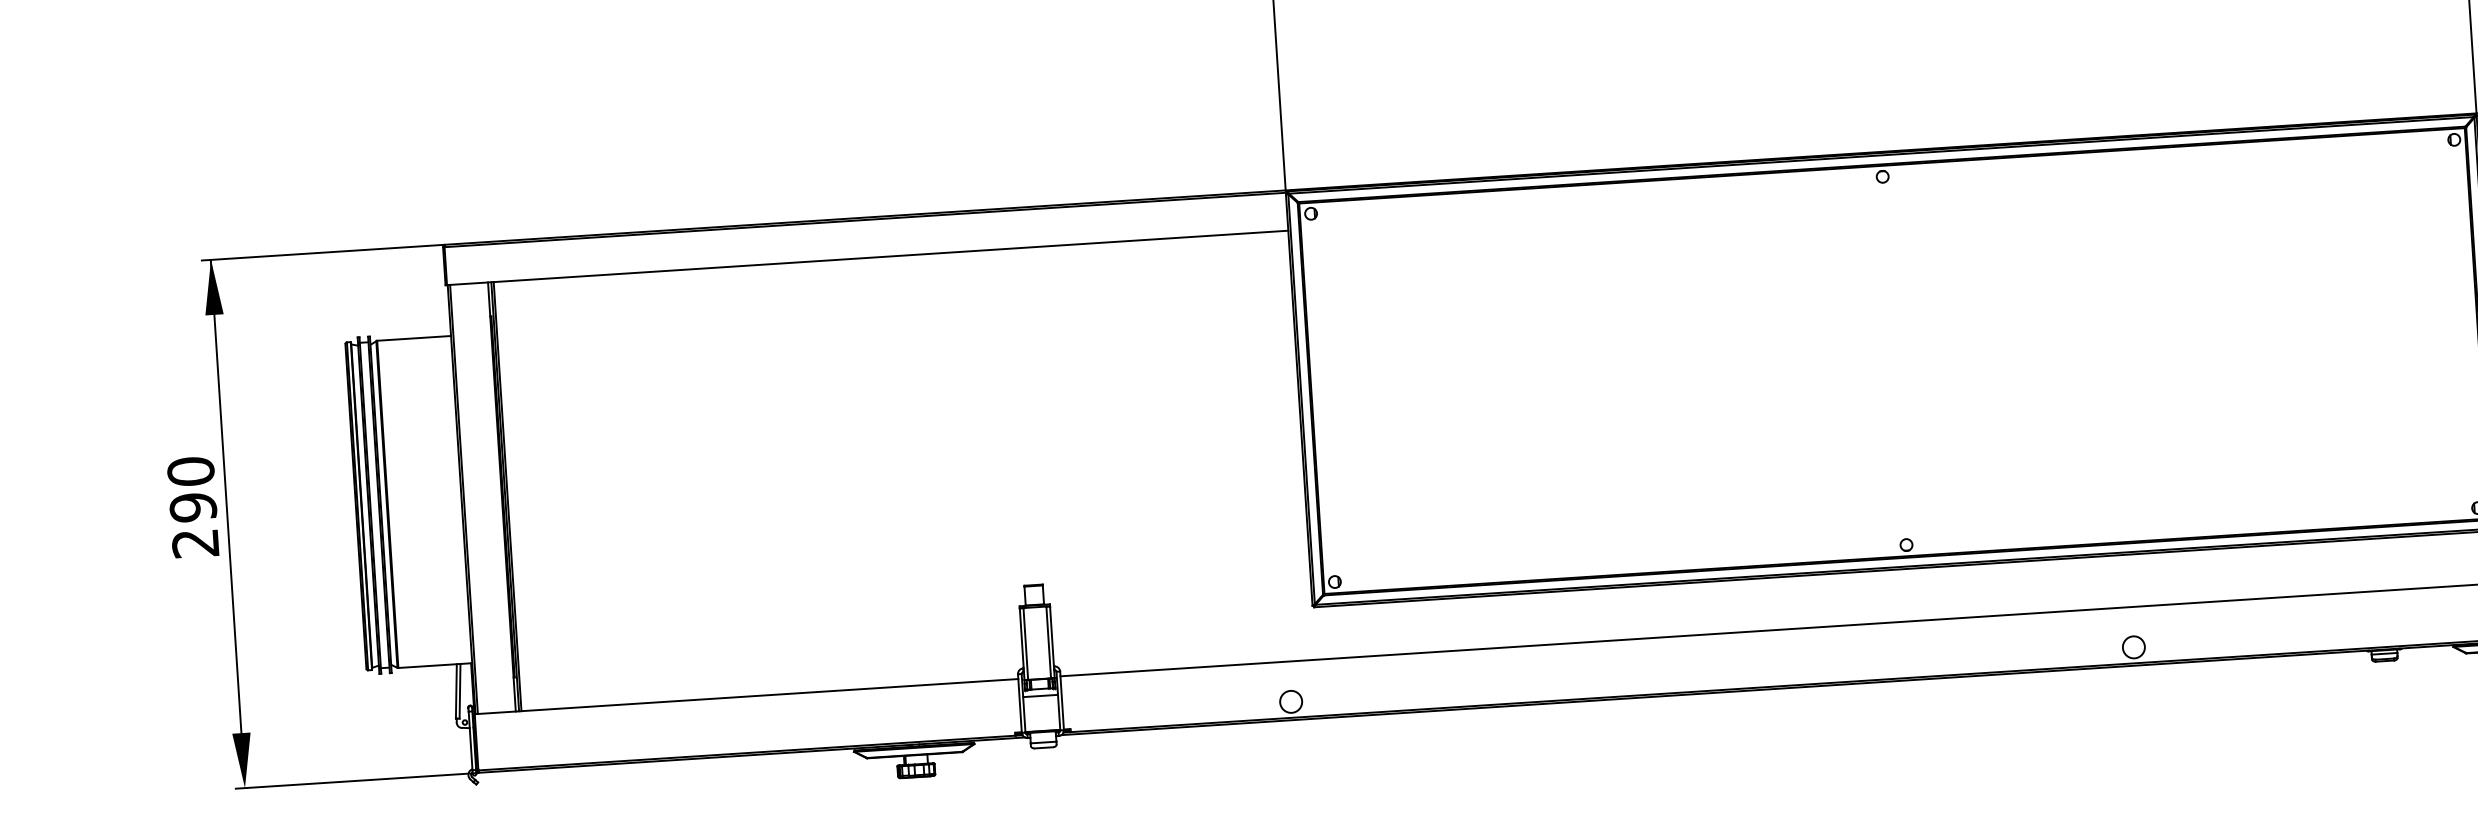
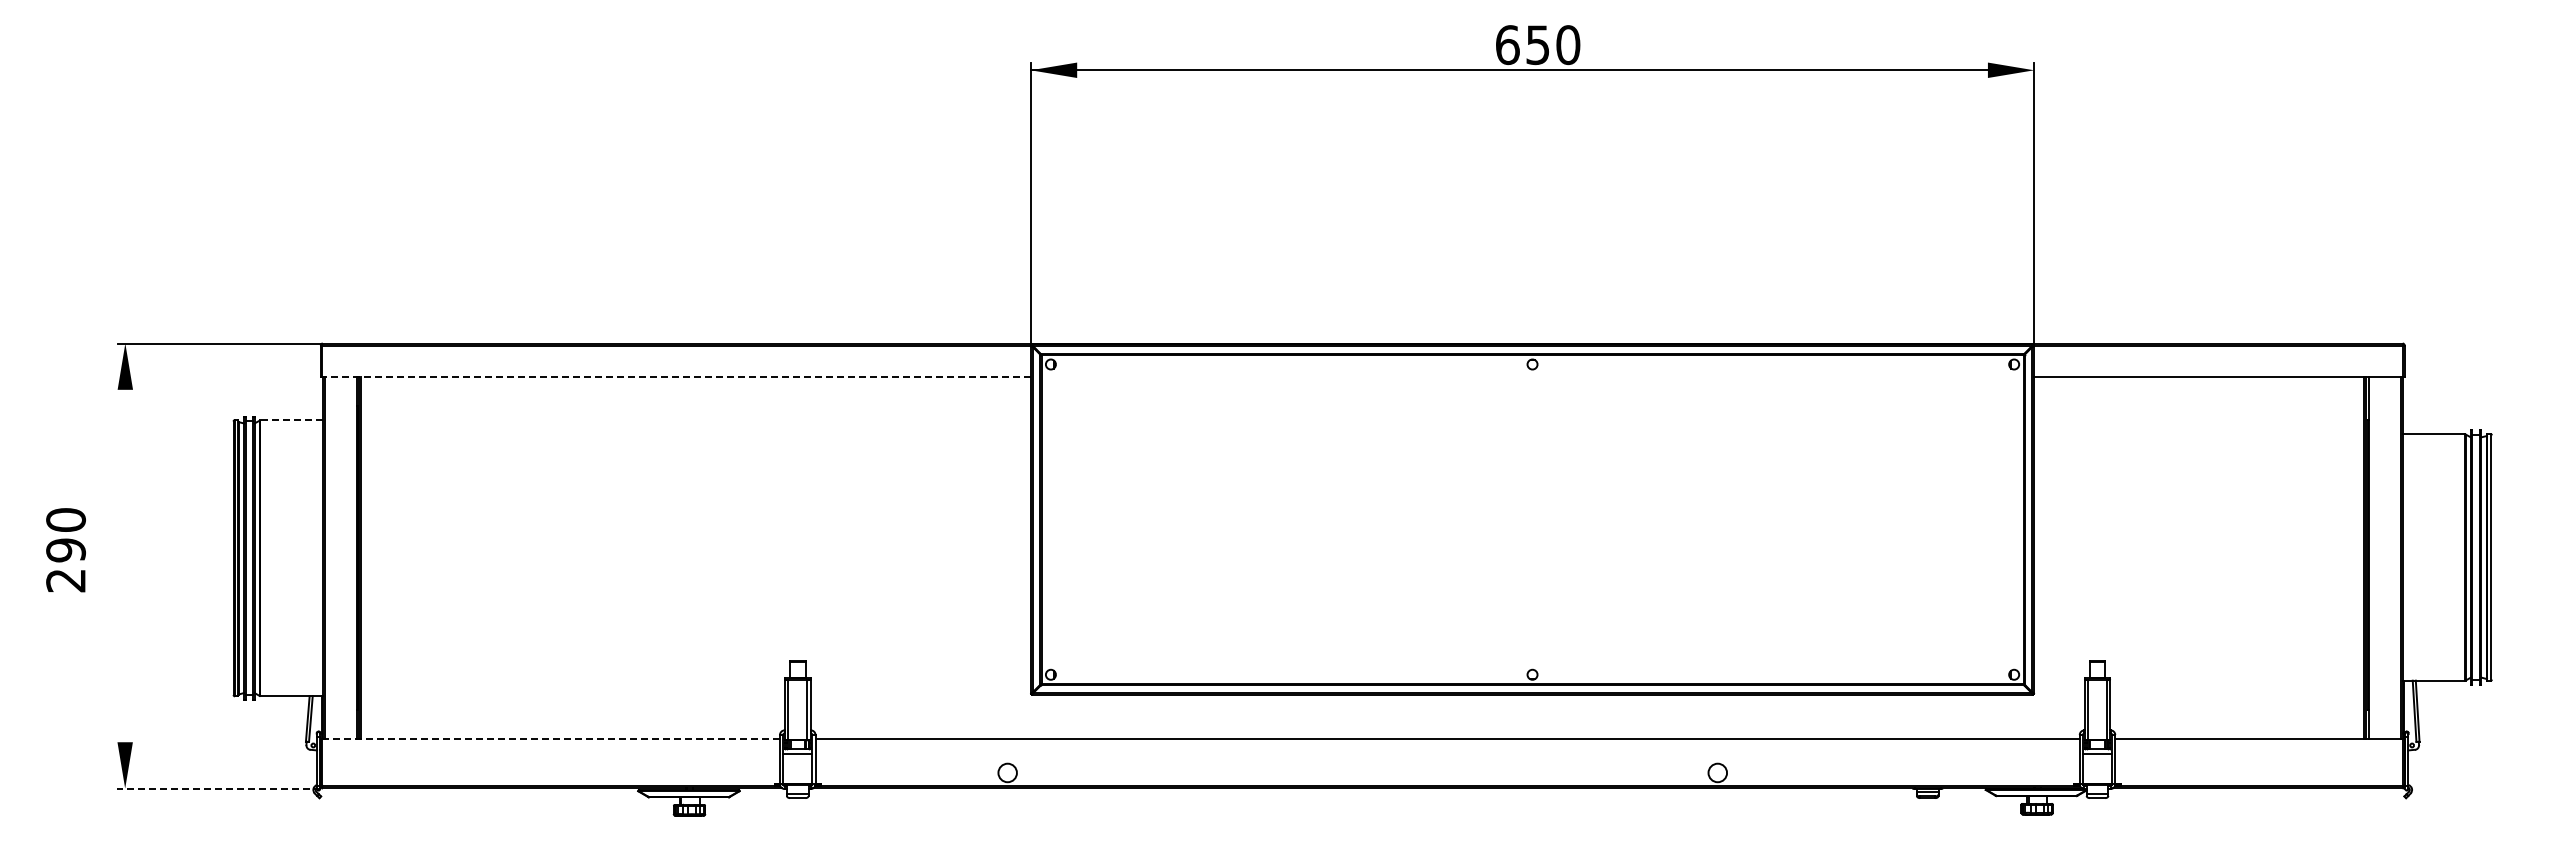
line: (866, 258) -> (675, 377), solid -> dashed
line: (414, 338) -> (291, 420), solid -> dashed
line: (226, 496) -> (125, 542), removed
text: (192, 507) -> (65, 550), moved
line: (747, 697) -> (551, 739), solid -> dashed
line: (356, 780) -> (219, 788), solid -> dashed

